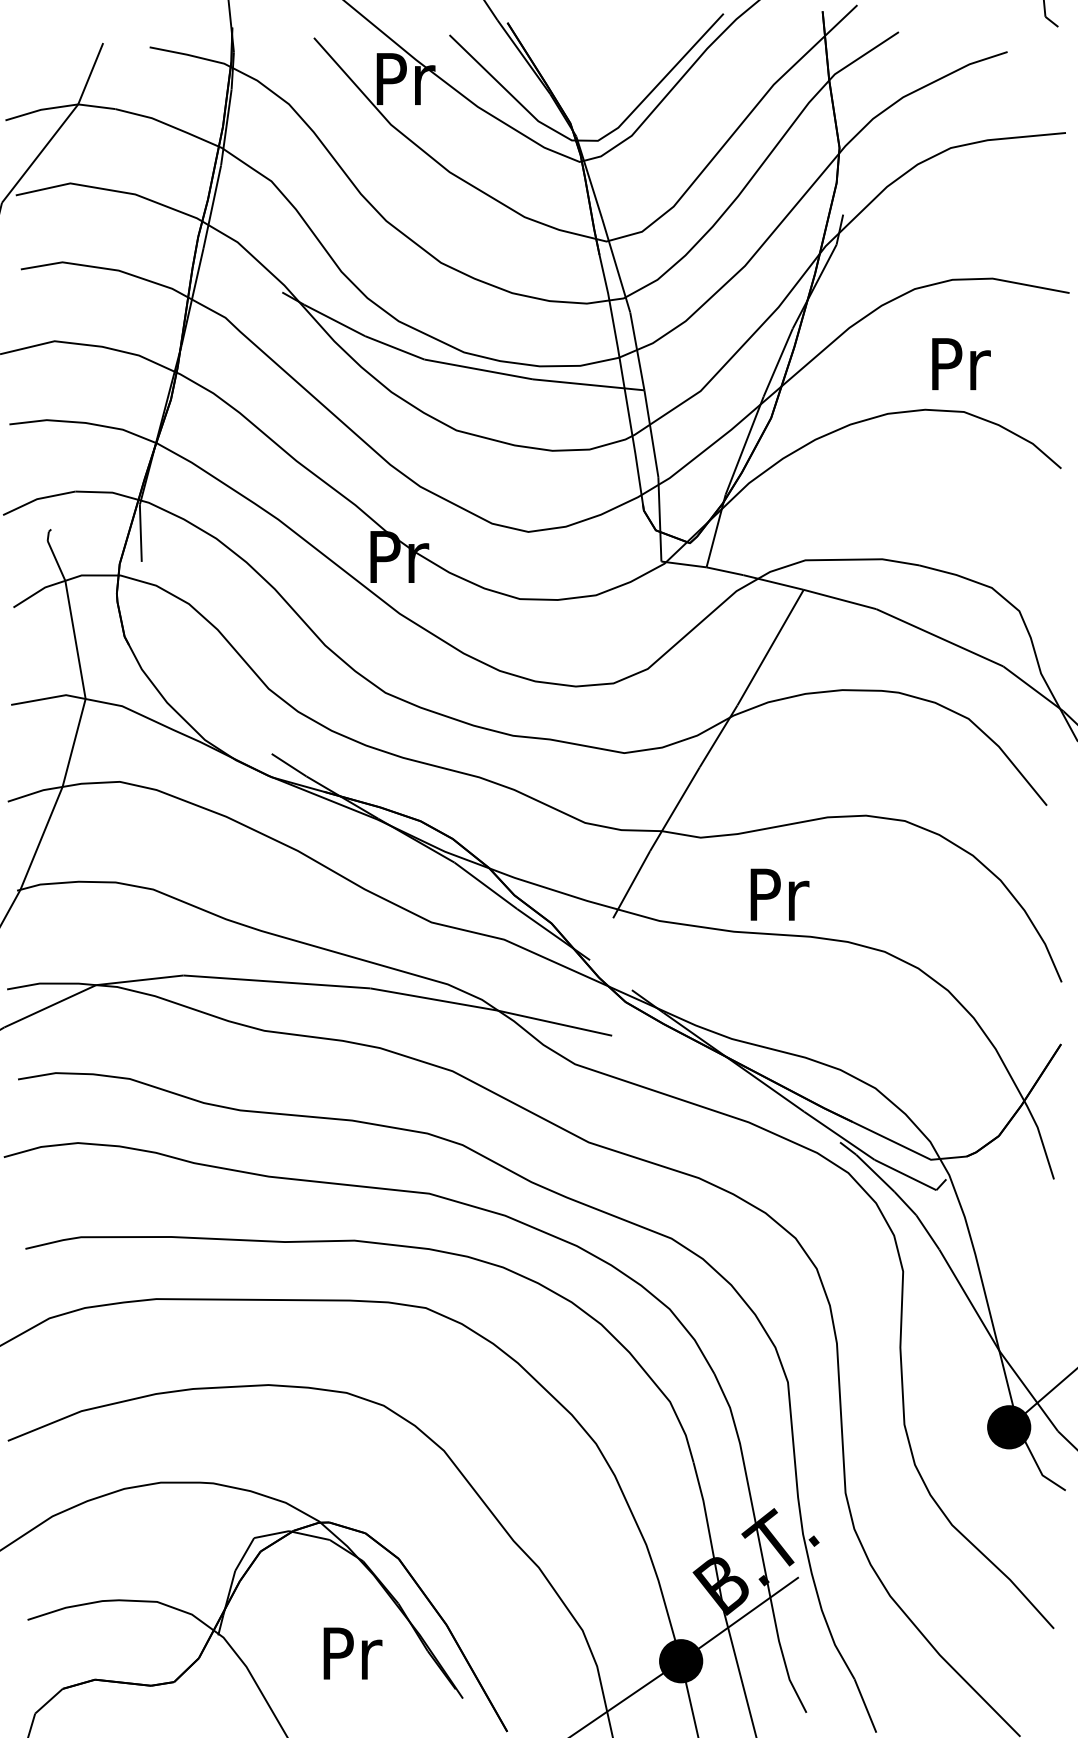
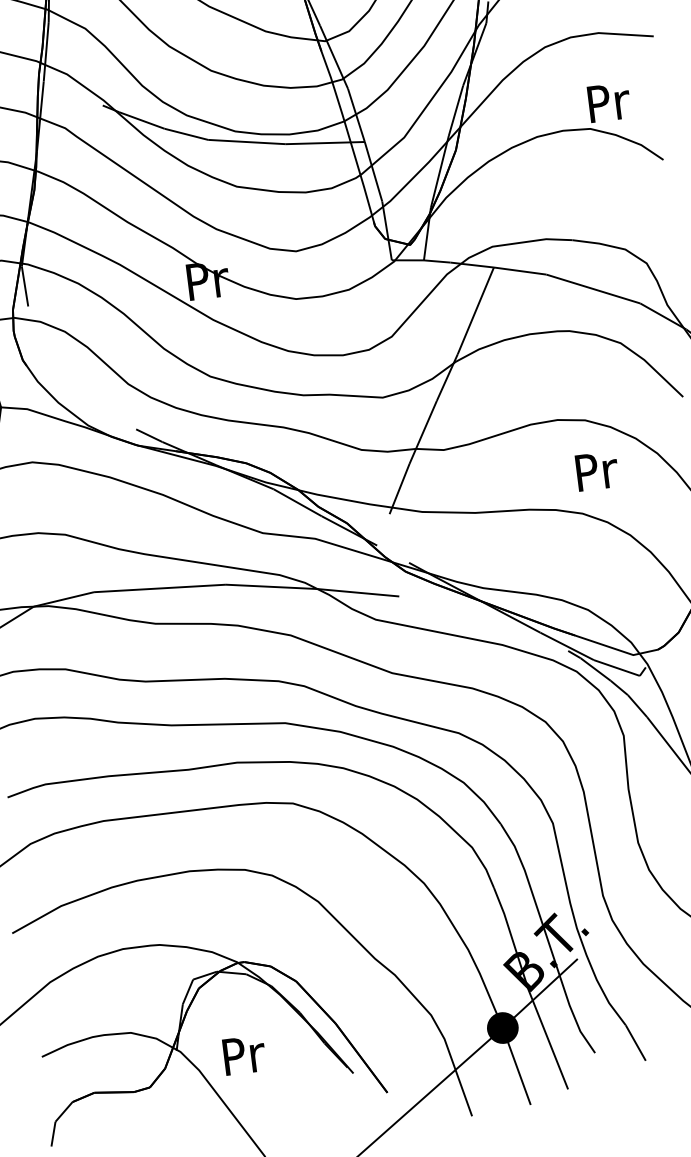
text: (961, 364) -> (609, 102), moved
text: (779, 894) -> (596, 471), moved
text: (352, 1653) -> (244, 1055), moved

